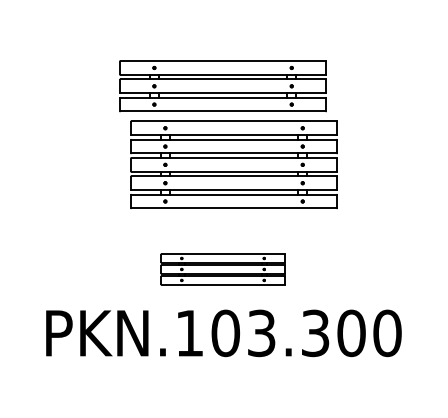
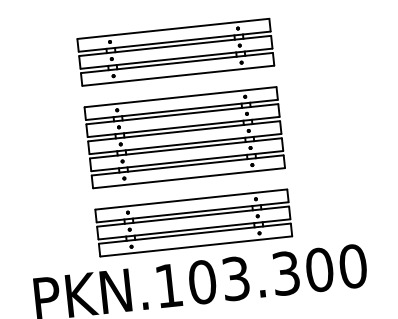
part: (233, 164) -> (184, 137), moved
part: (222, 269) -> (193, 223), size x1.67

